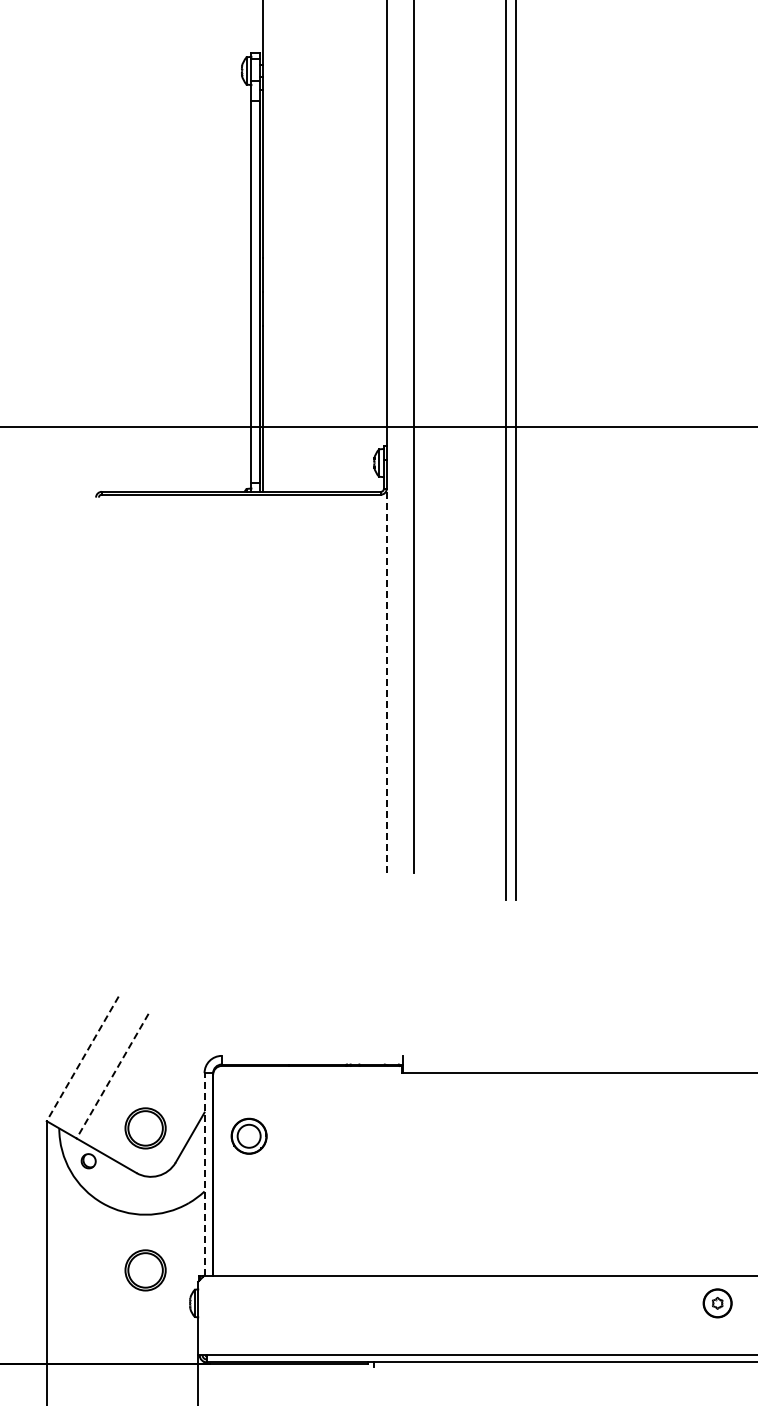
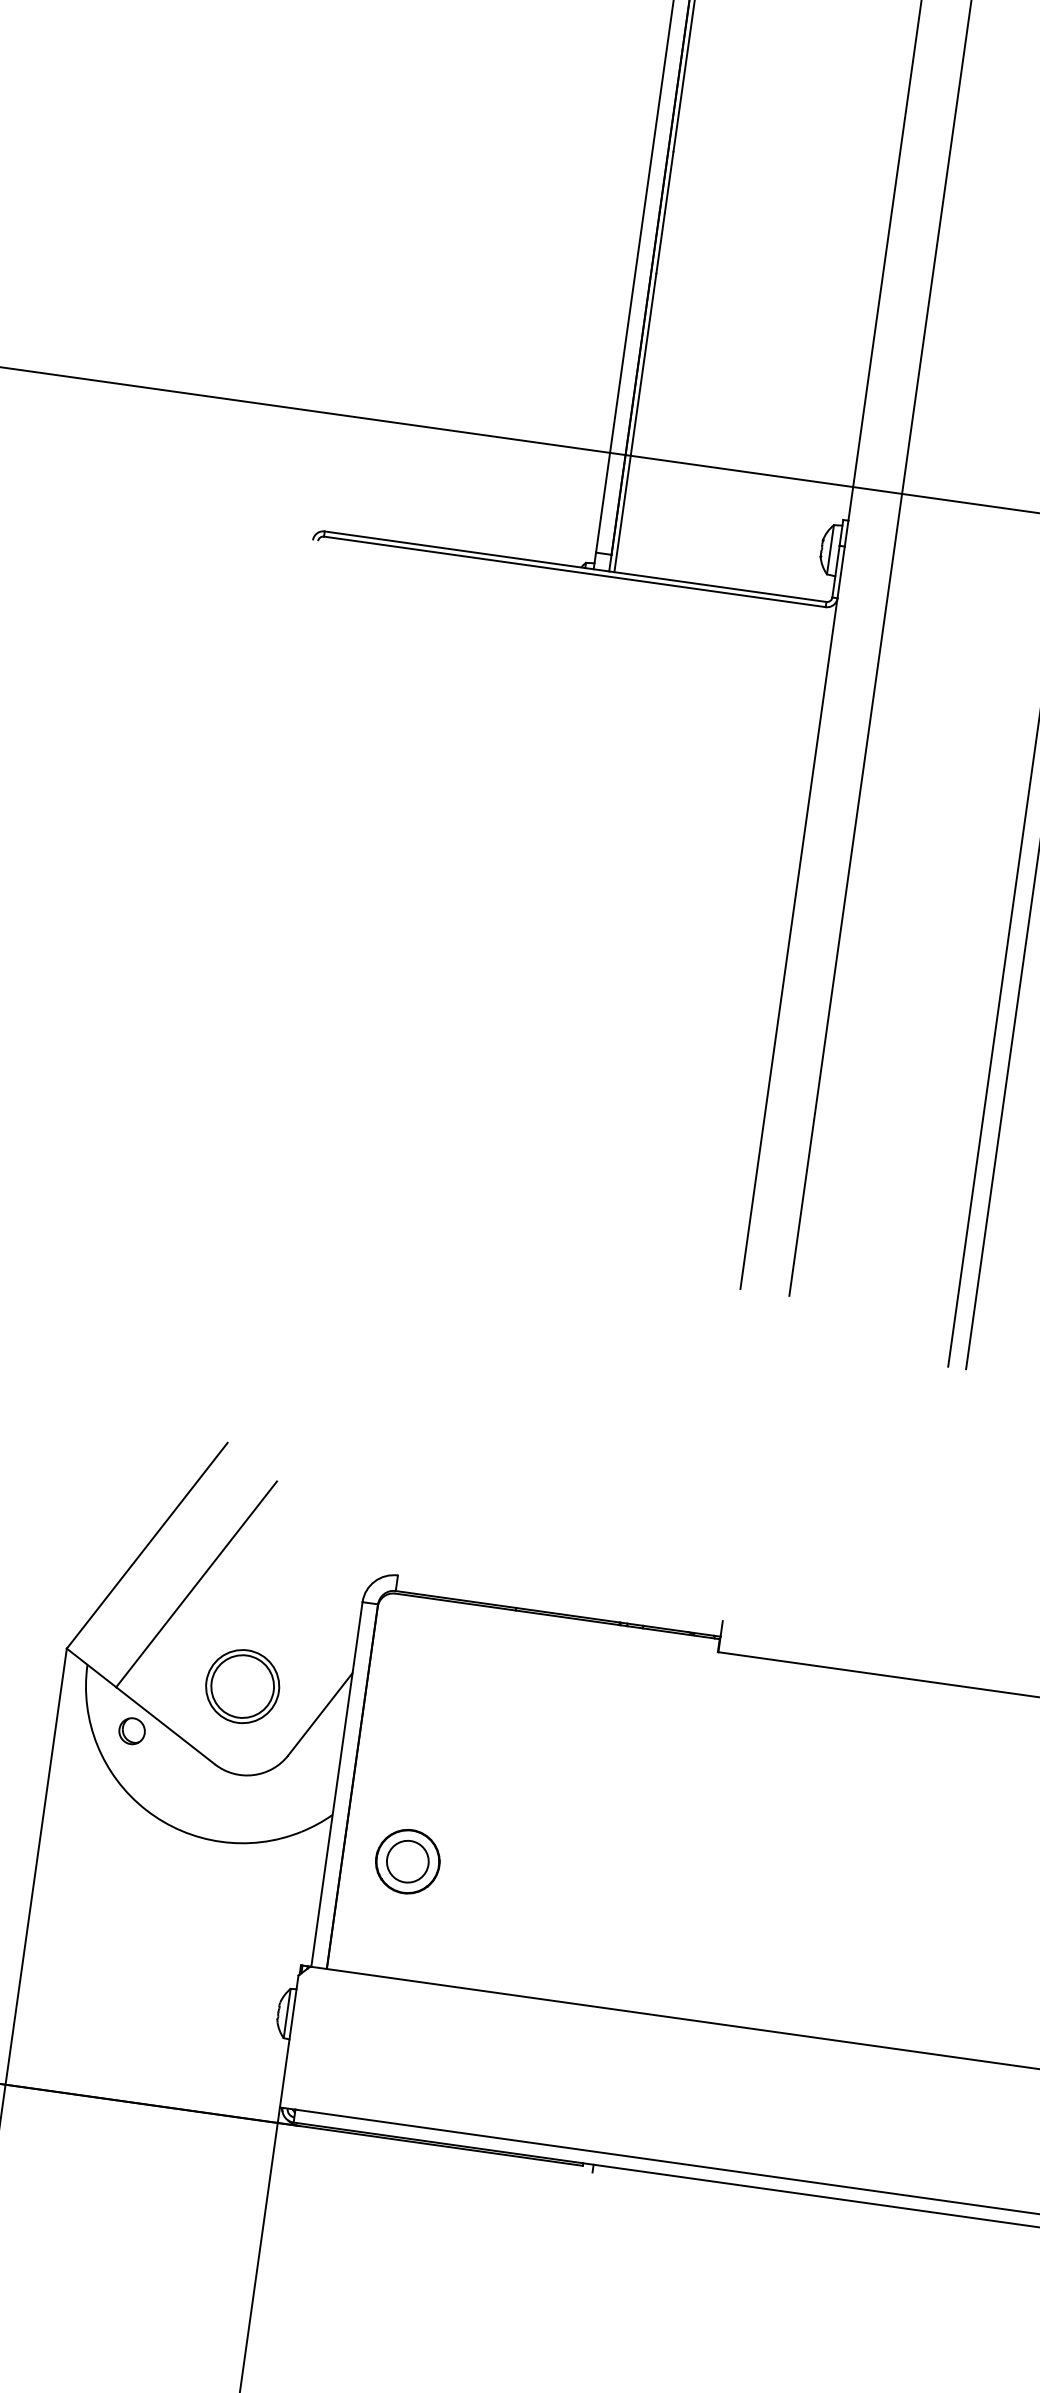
line: (386, 680) -> (788, 942), dashed -> solid
line: (82, 1058) -> (146, 1544), dashed -> solid
line: (112, 1076) -> (196, 1584), dashed -> solid
part: (248, 1135) -> (406, 1860), moved
line: (204, 1174) -> (336, 1784), dashed -> solid
part: (145, 1270) -> (206, 1941), removed

